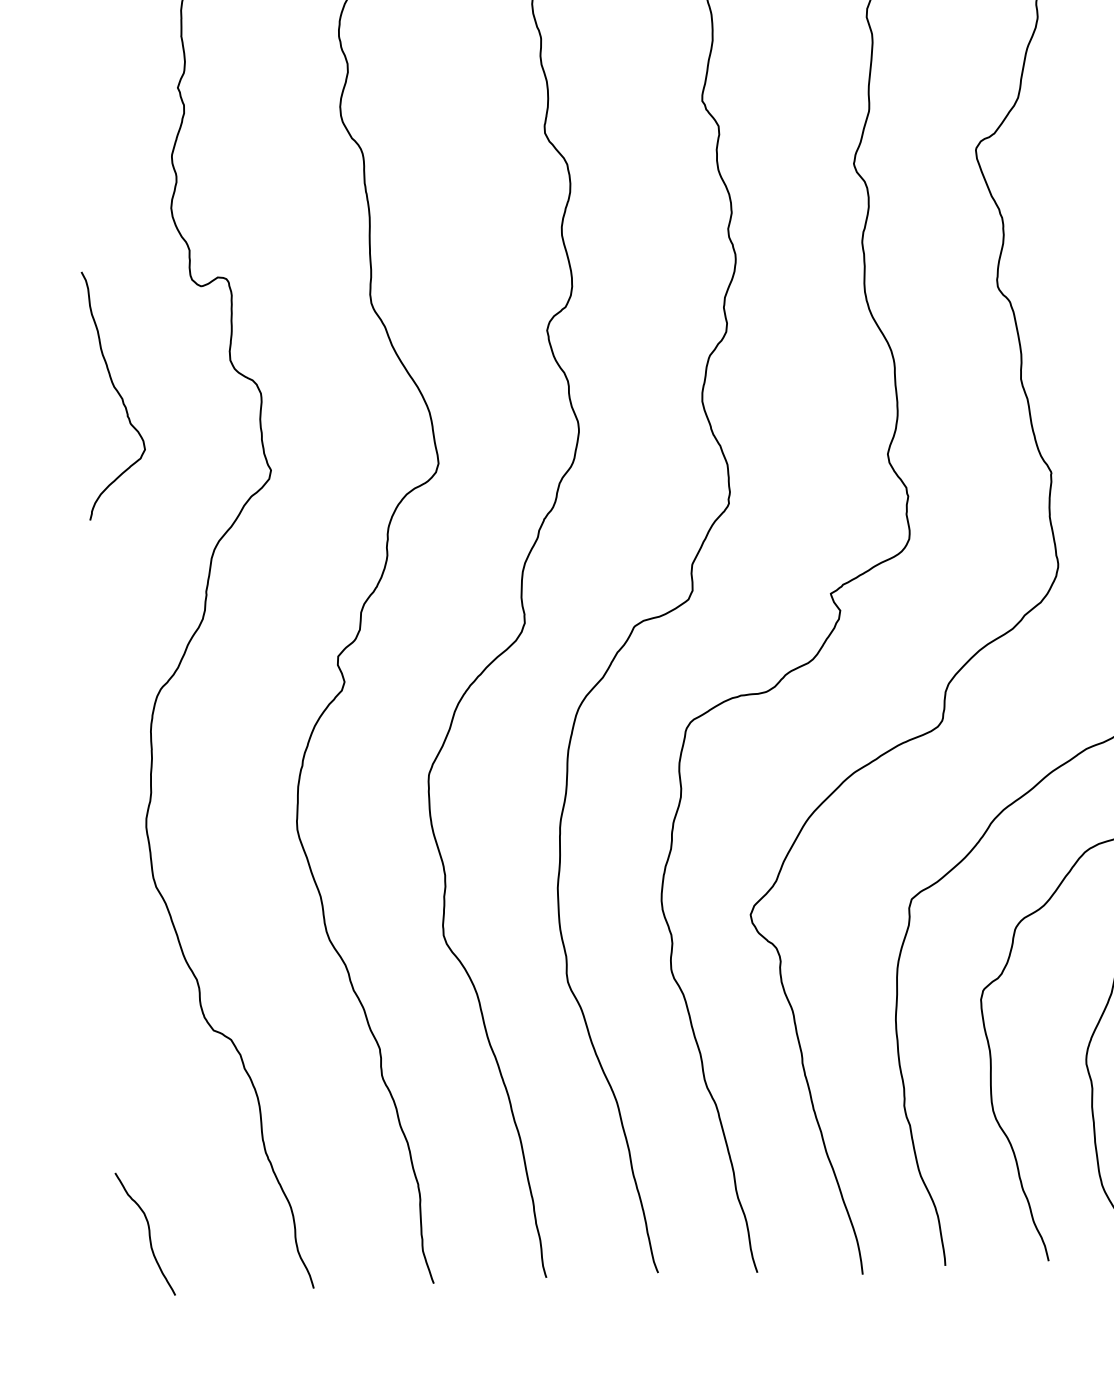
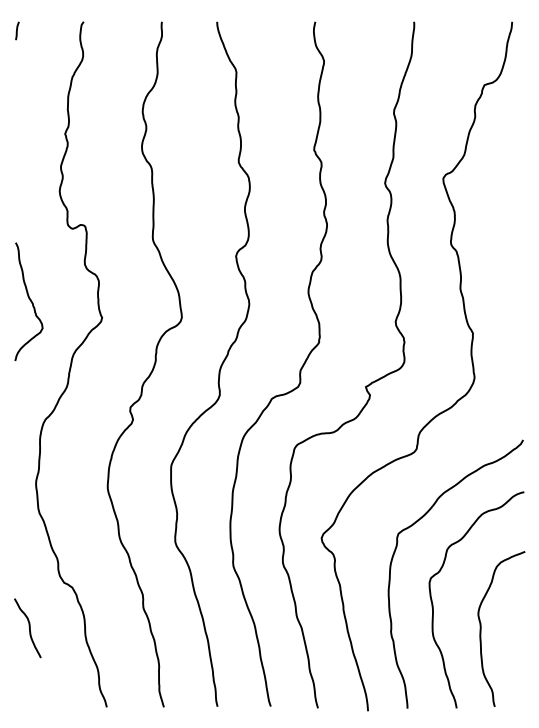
curve: (115, 392) -> (29, 300), moved
curve: (148, 1234) -> (29, 628), moved

